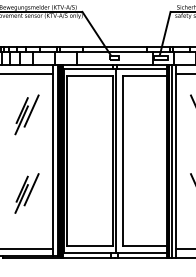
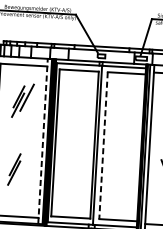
line: (52, 160) -> (42, 141), solid -> dashed
line: (123, 161) -> (103, 145), solid -> dashed
line: (31, 189) -> (23, 165), removed

